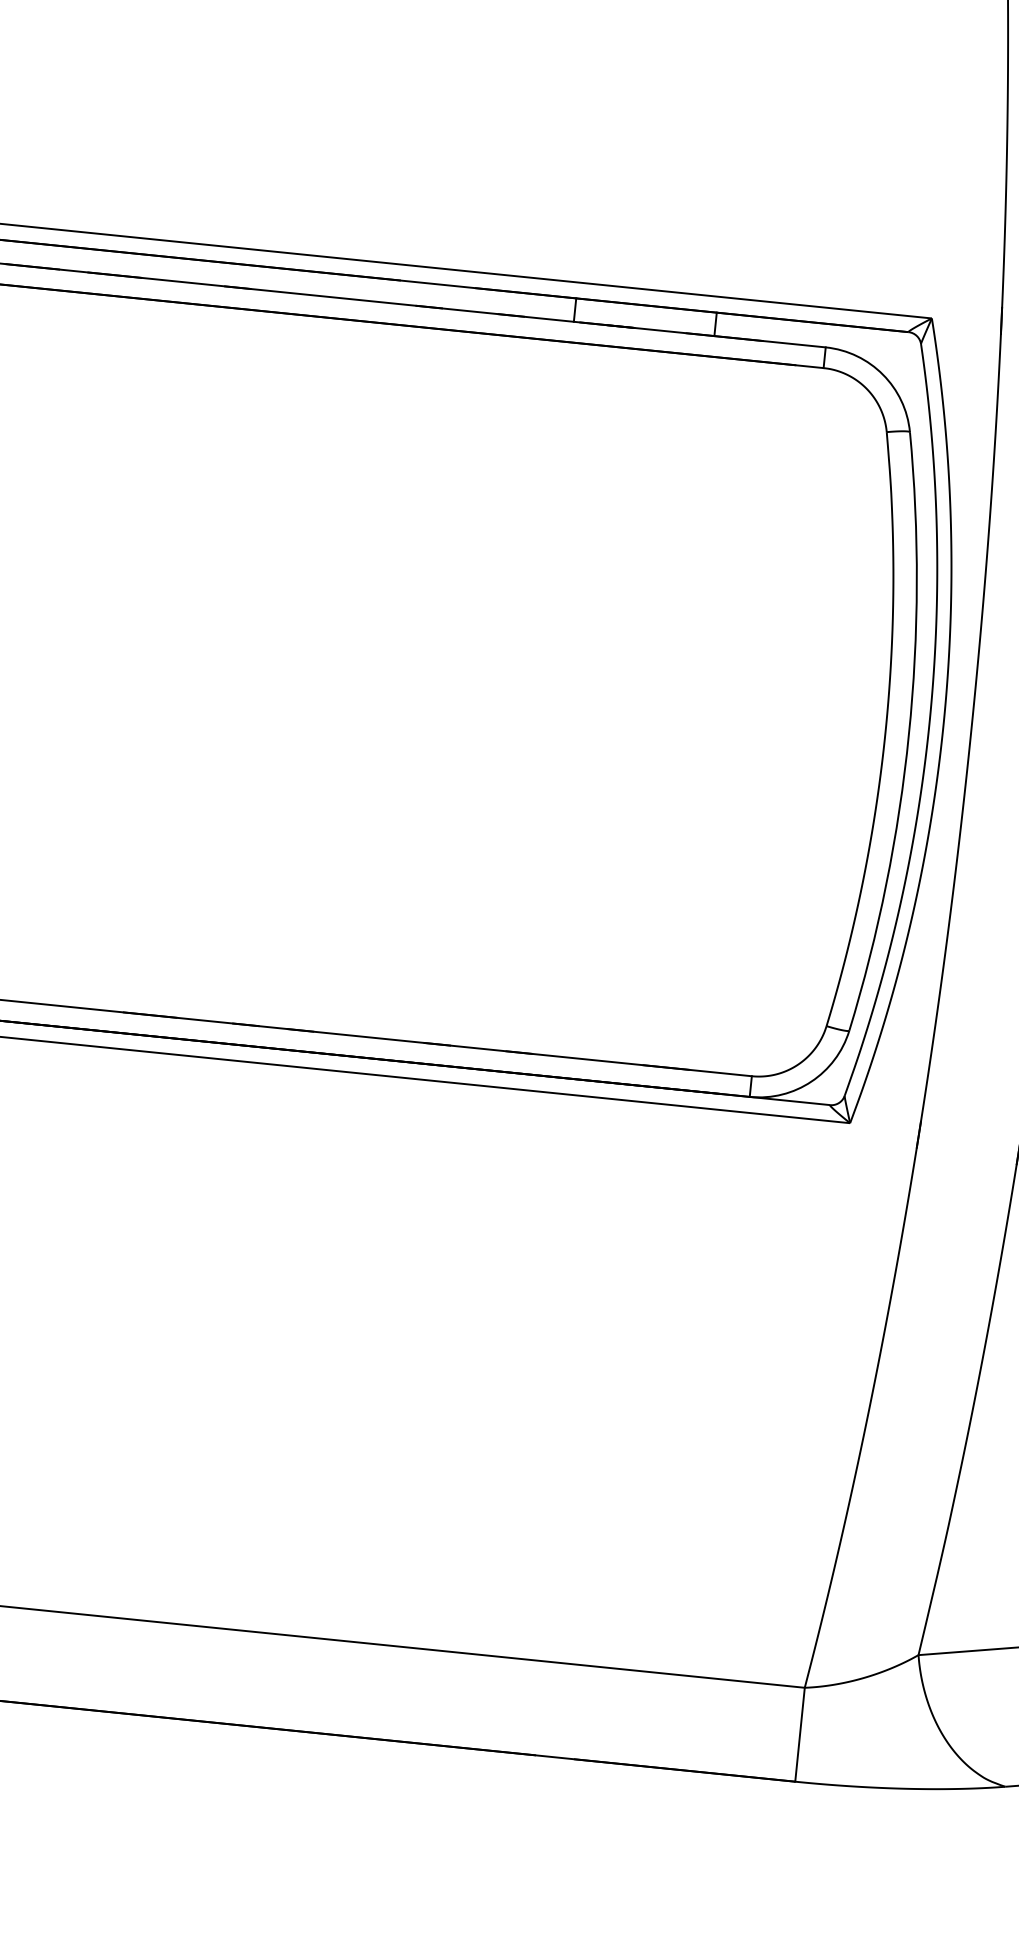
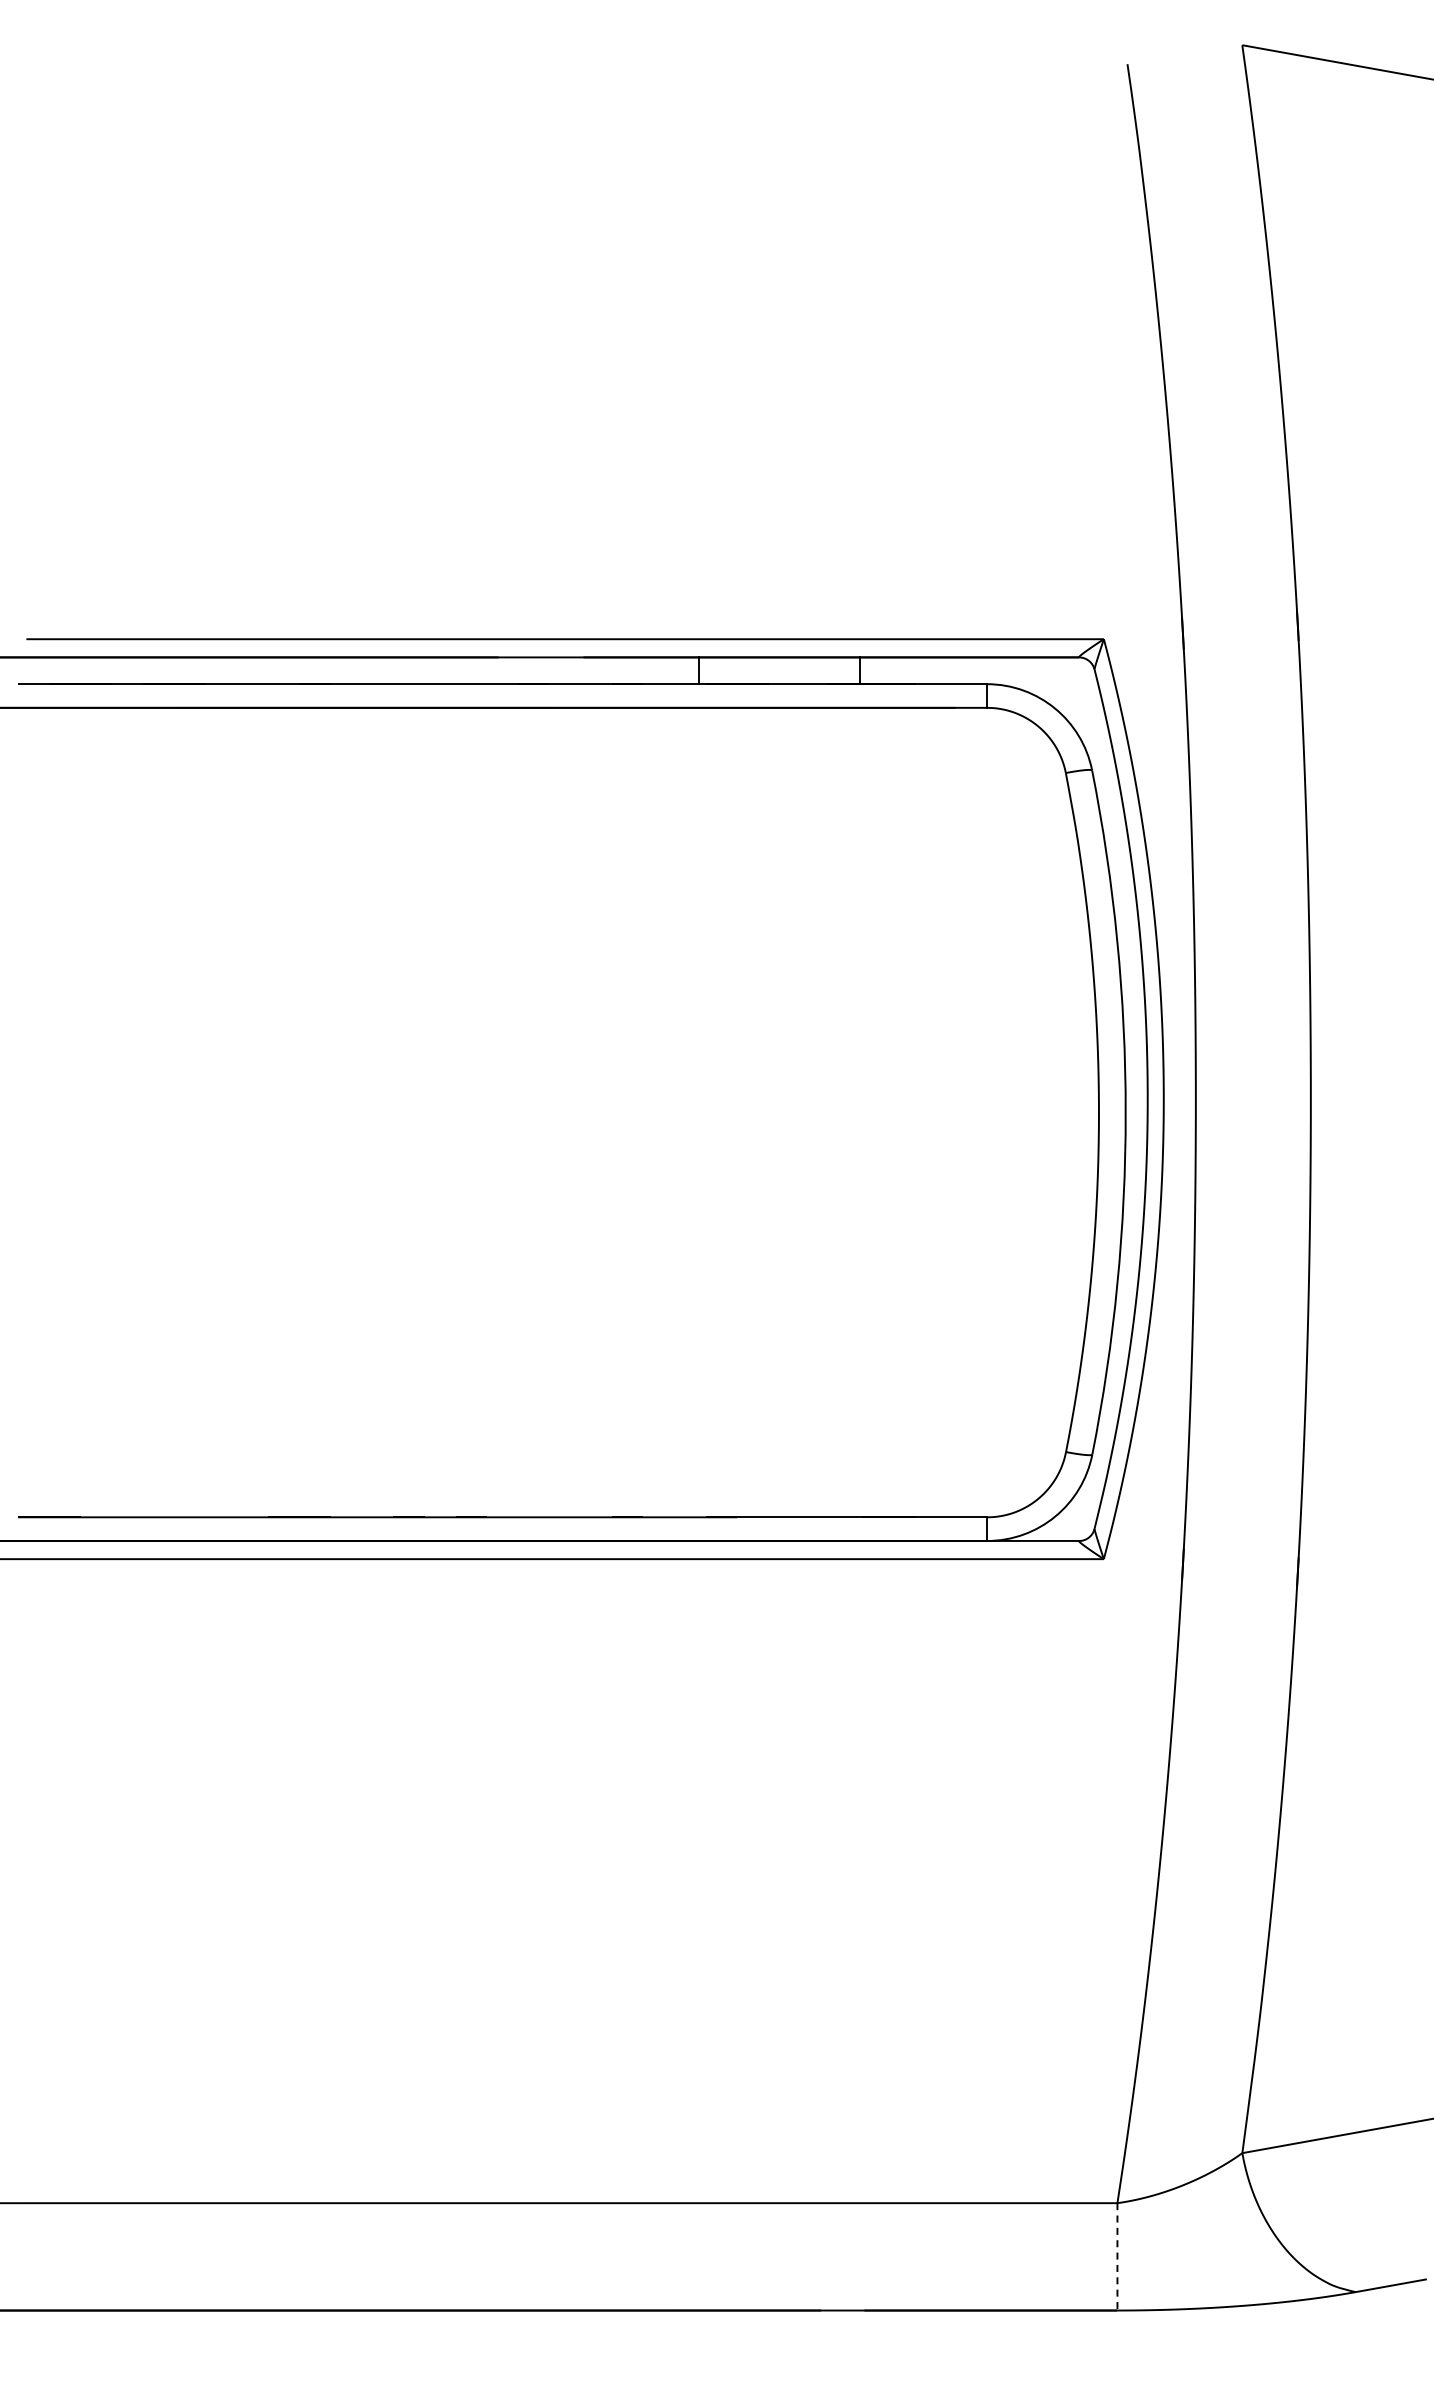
line: (800, 1734) -> (1117, 2256), solid -> dashed

